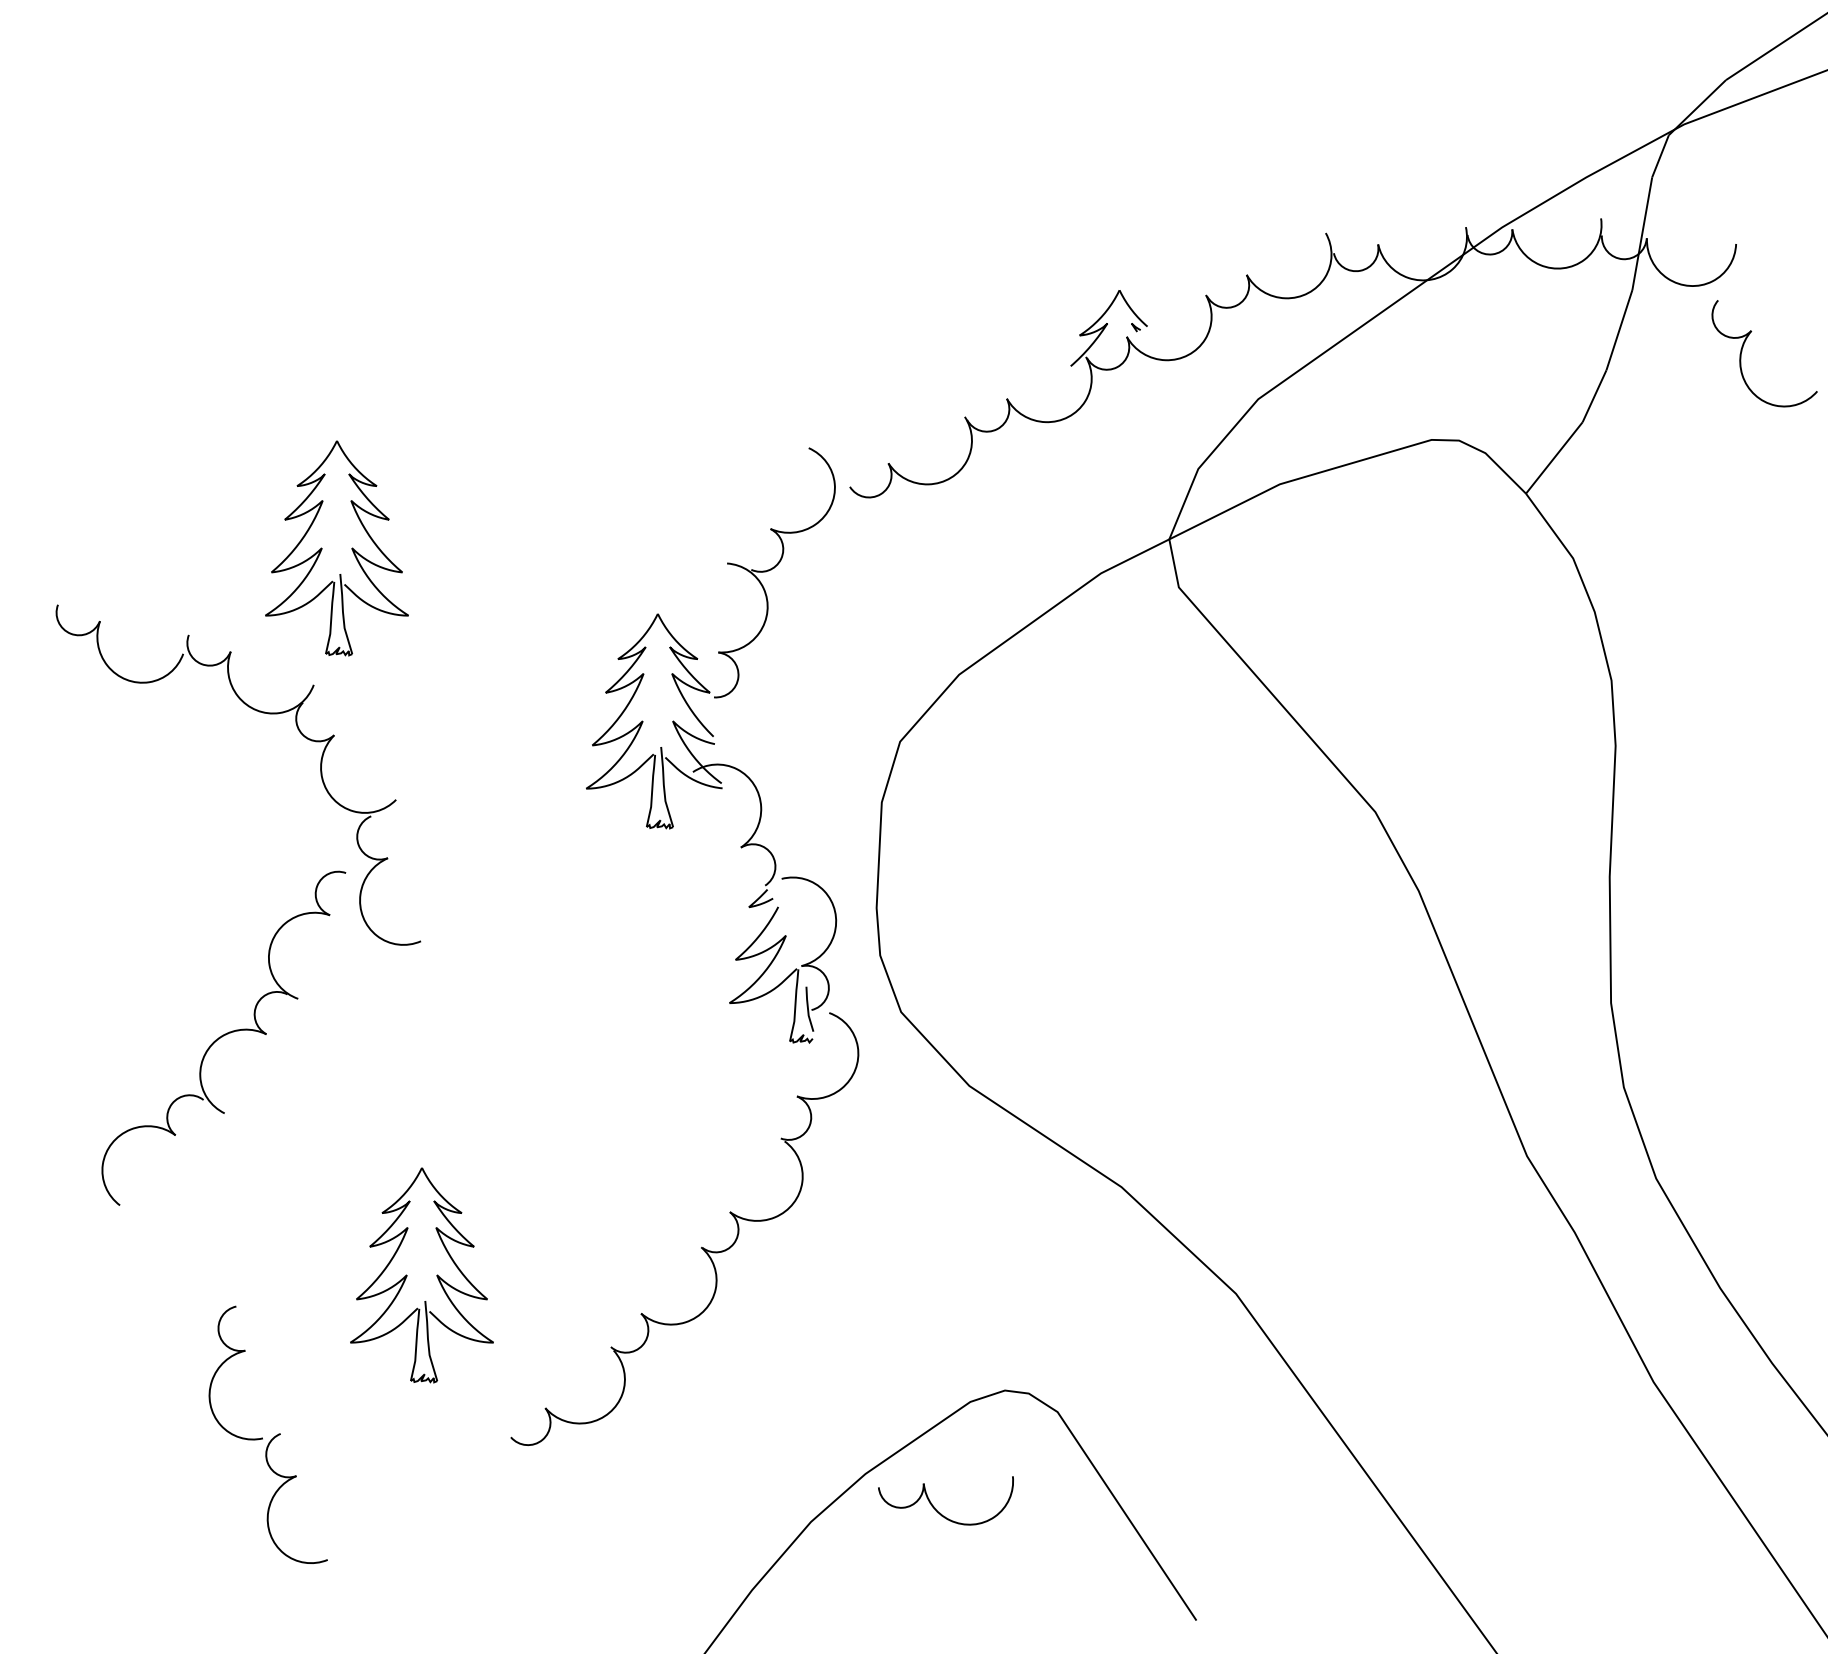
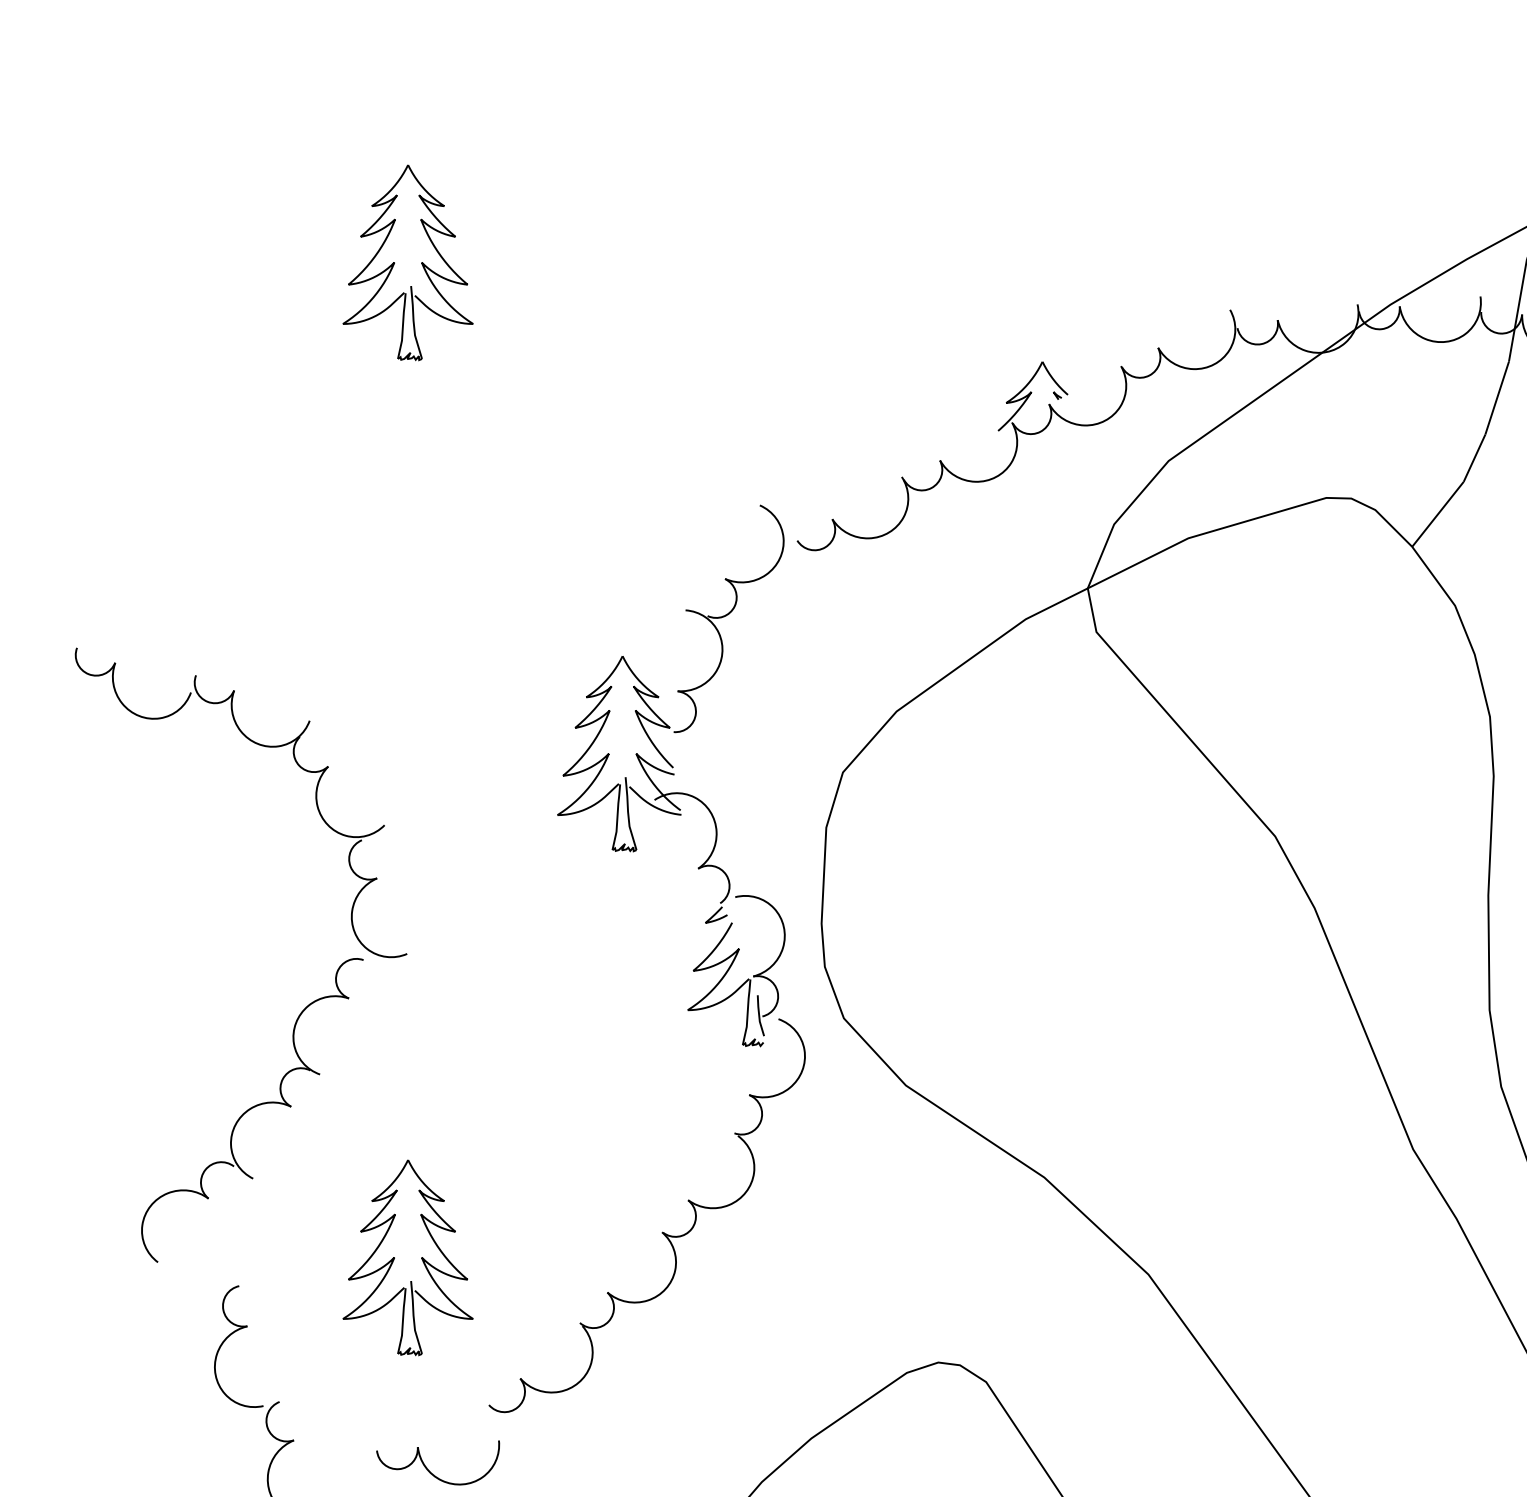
part: (322, 548) -> (394, 262), moved
part: (223, 1037) -> (252, 1109), moved
part: (934, 1506) -> (427, 1467), moved

